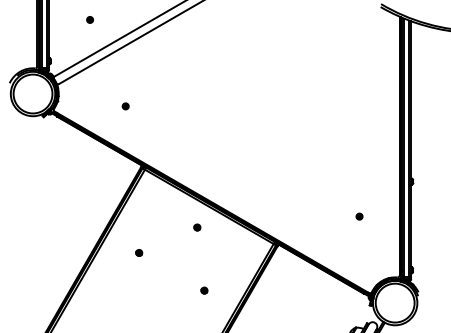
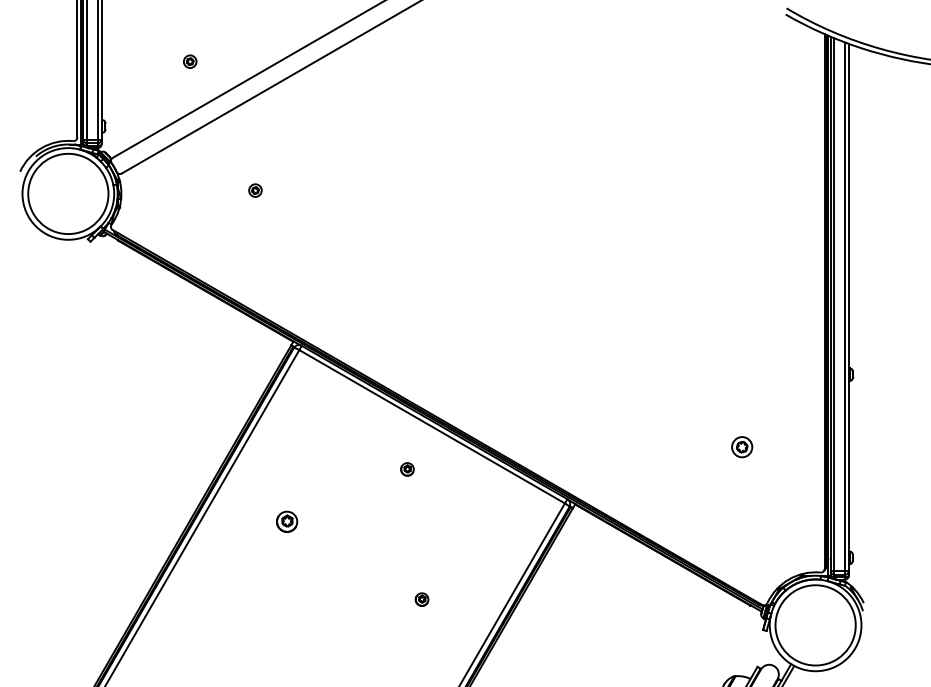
part: (89, 19) -> (188, 60), moved
part: (125, 106) -> (255, 190), moved
part: (359, 216) -> (742, 446), size x1.6
part: (139, 252) -> (288, 520), size x1.6

